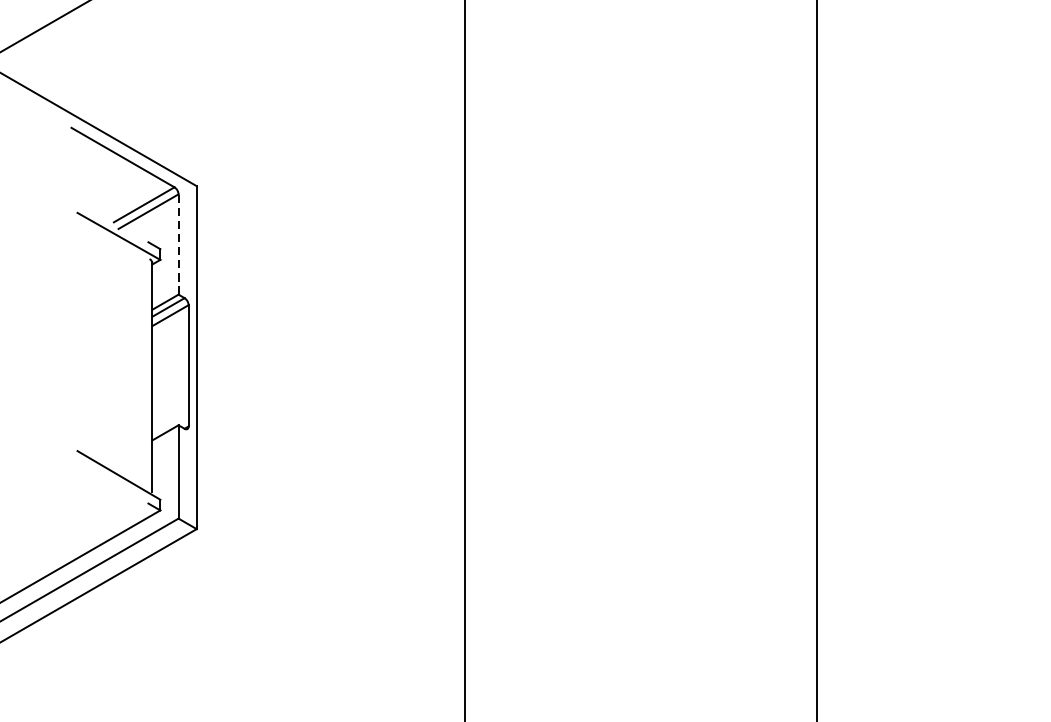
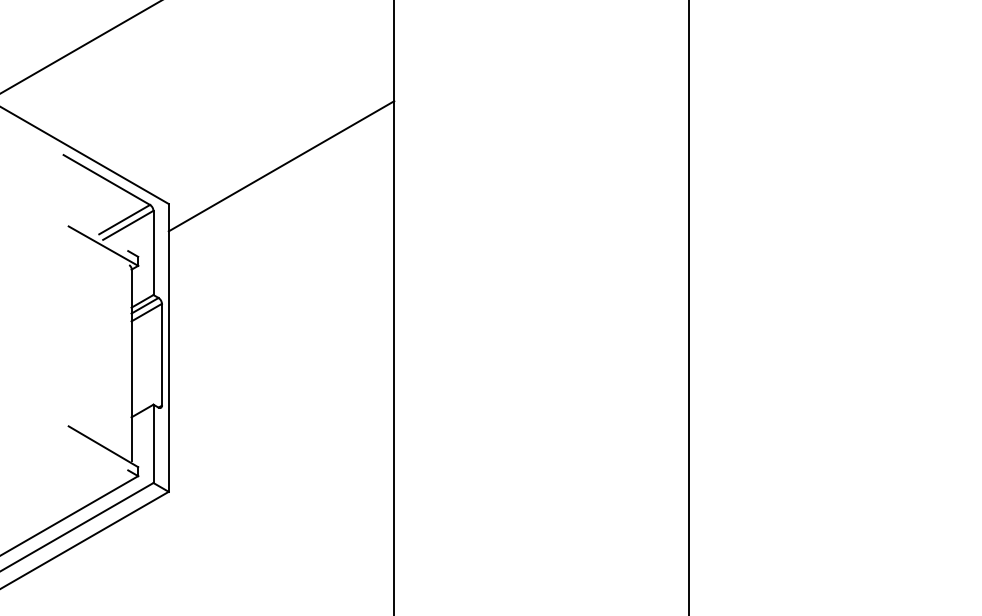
line: (331, 141) -> (281, 166), added
line: (178, 243) -> (153, 252), dashed -> solid

